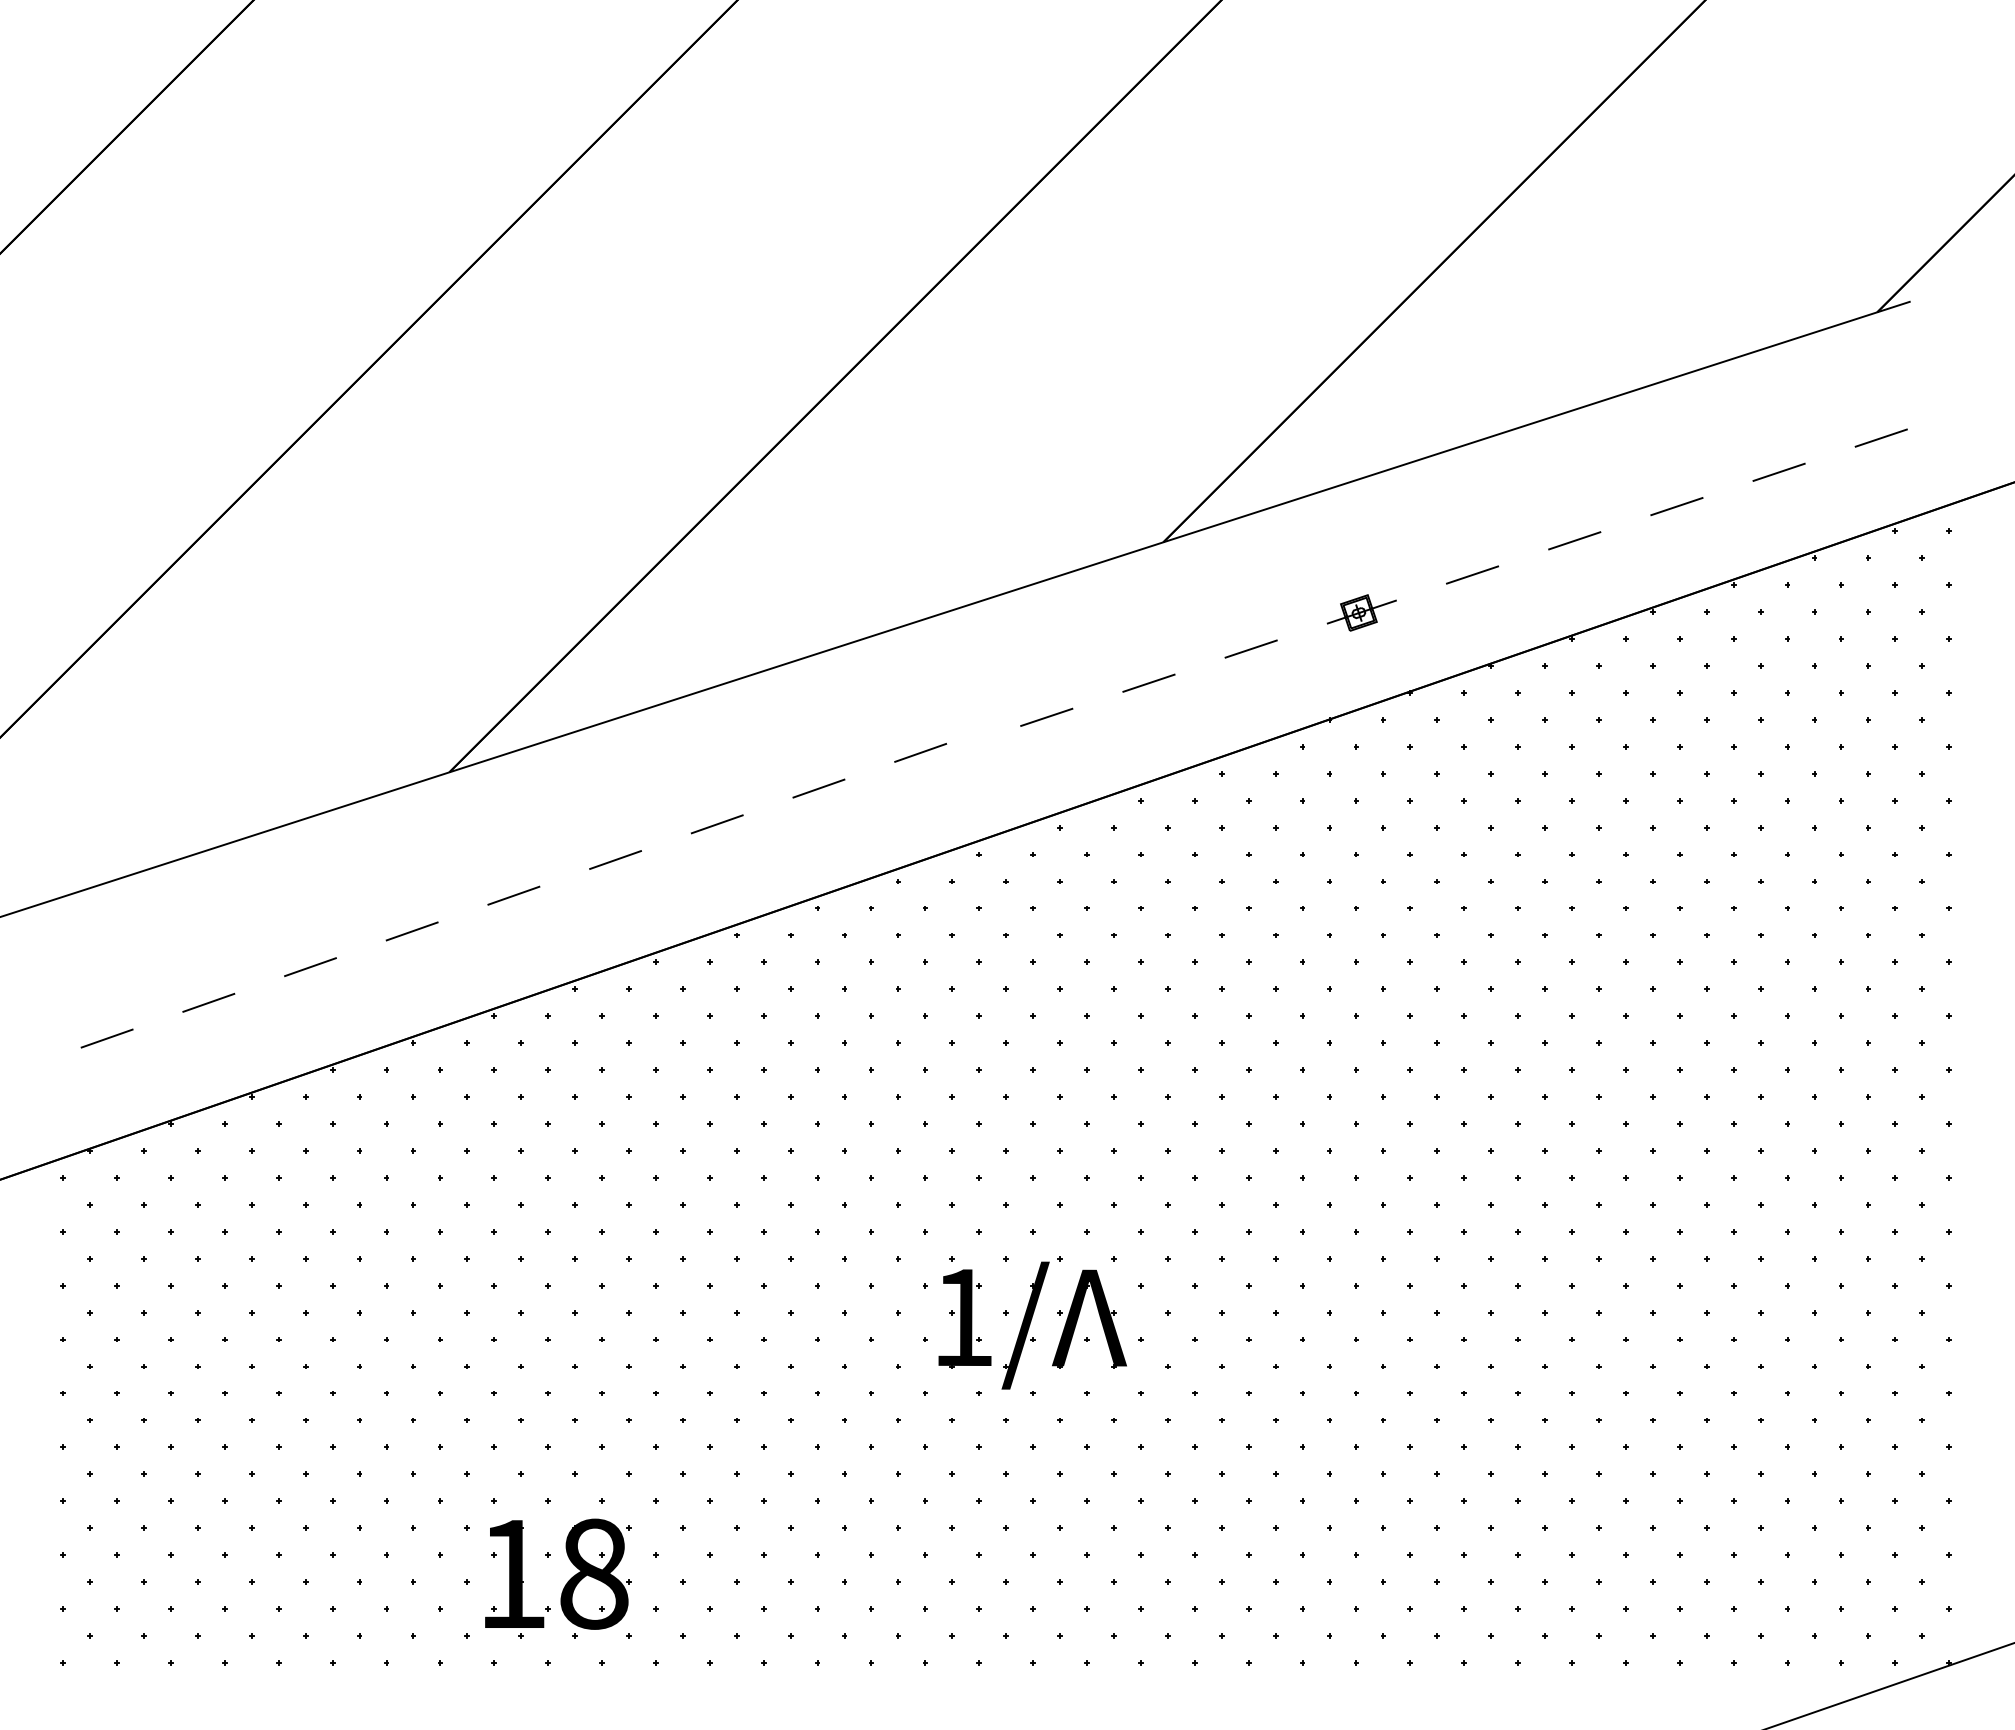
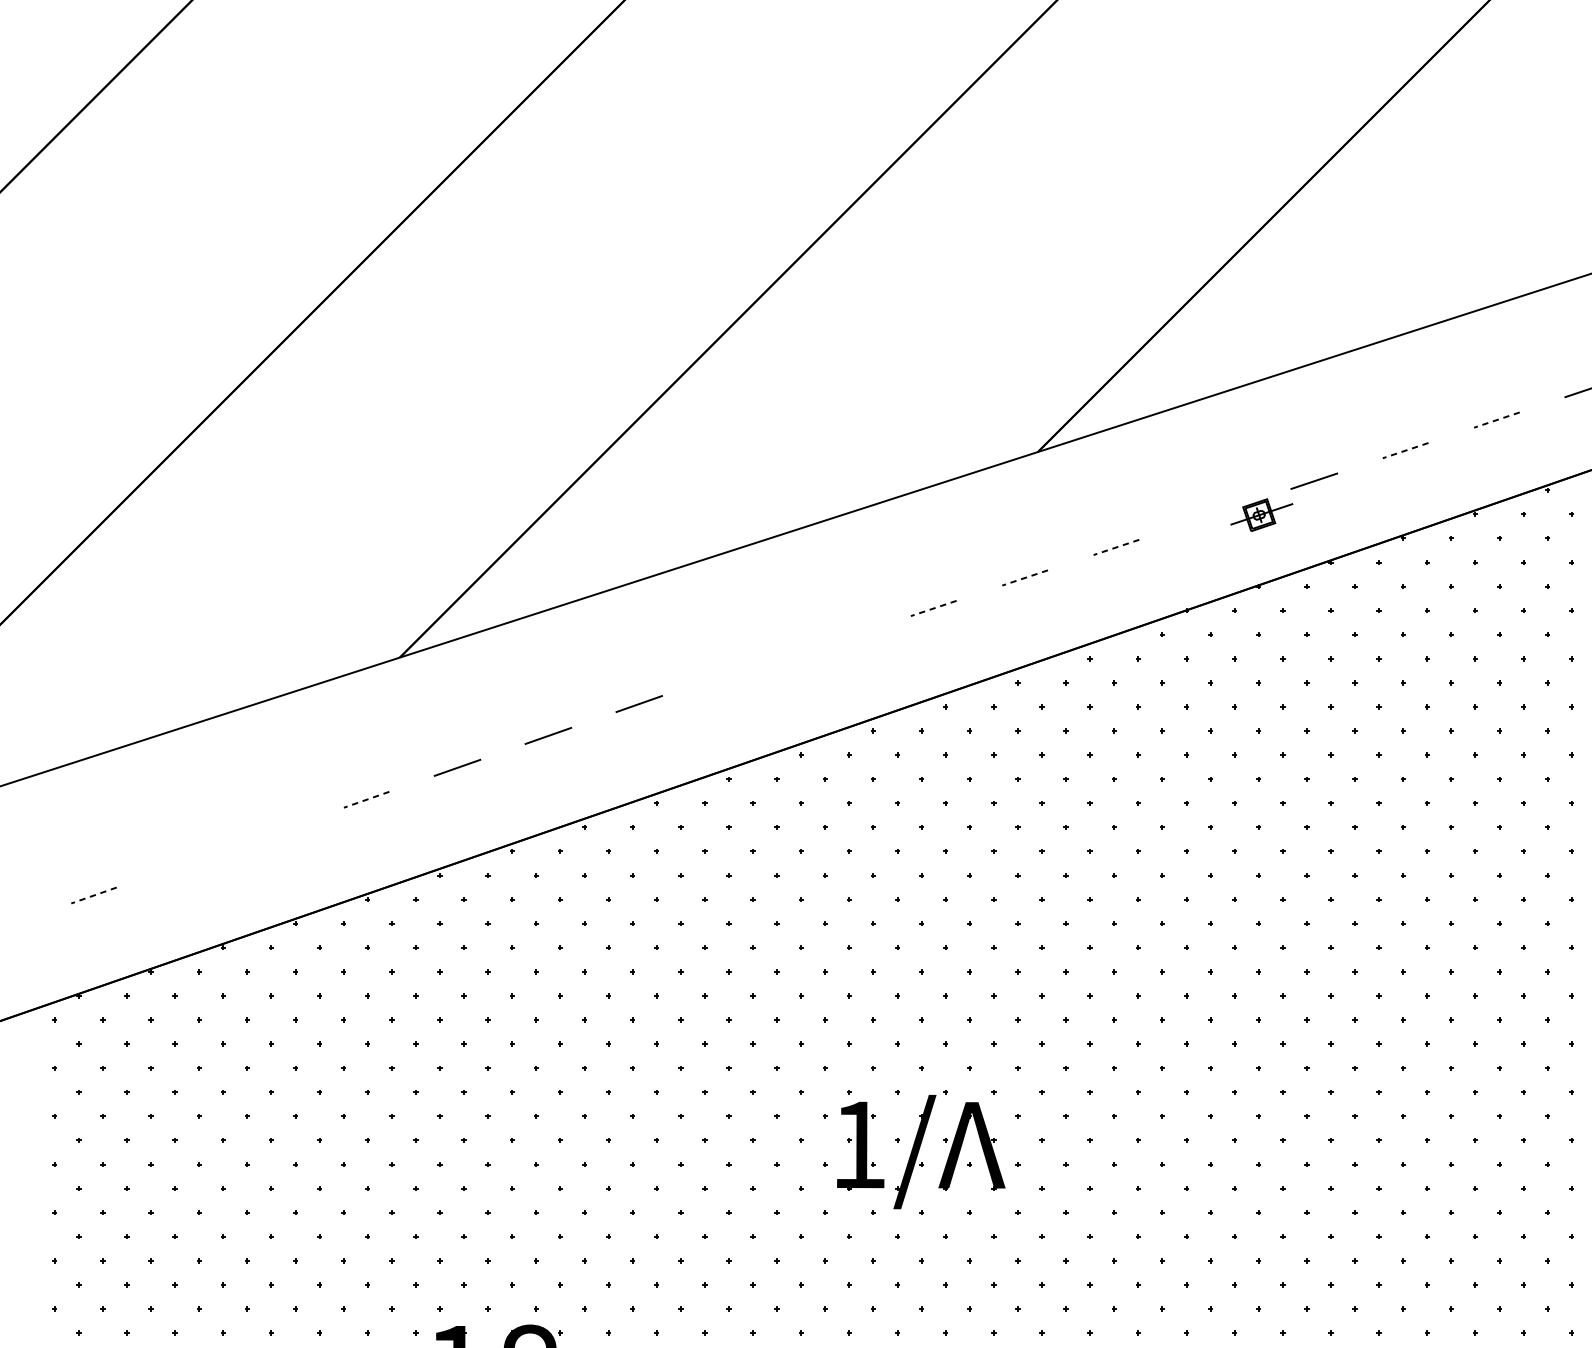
line: (1676, 506) -> (1496, 420), solid -> dashed
line: (1574, 540) -> (1405, 450), solid -> dashed
part: (1361, 612) -> (1261, 514), moved
line: (1251, 649) -> (1116, 547), solid -> dashed
line: (1148, 683) -> (1024, 578), solid -> dashed
line: (1046, 717) -> (933, 608), solid -> dashed
line: (920, 752) -> (820, 639), removed
line: (818, 788) -> (729, 672), removed
line: (412, 931) -> (366, 799), solid -> dashed
line: (310, 967) -> (275, 831), removed
line: (208, 1002) -> (184, 863), removed
line: (107, 1038) -> (94, 895), solid -> dashed

